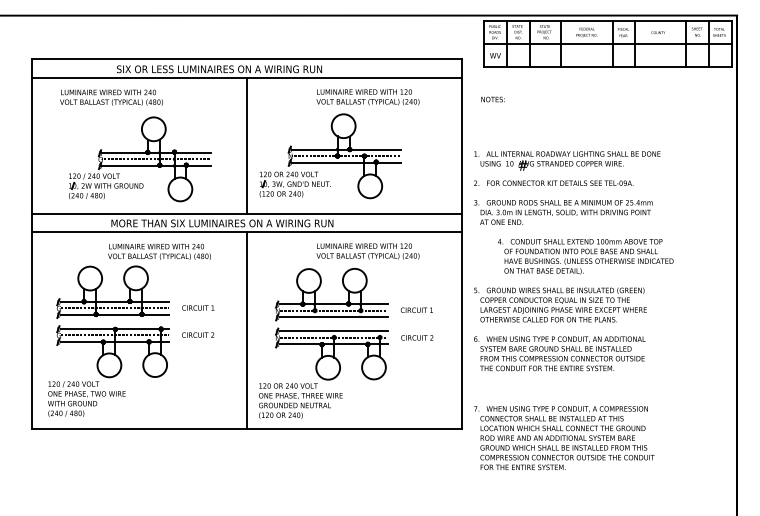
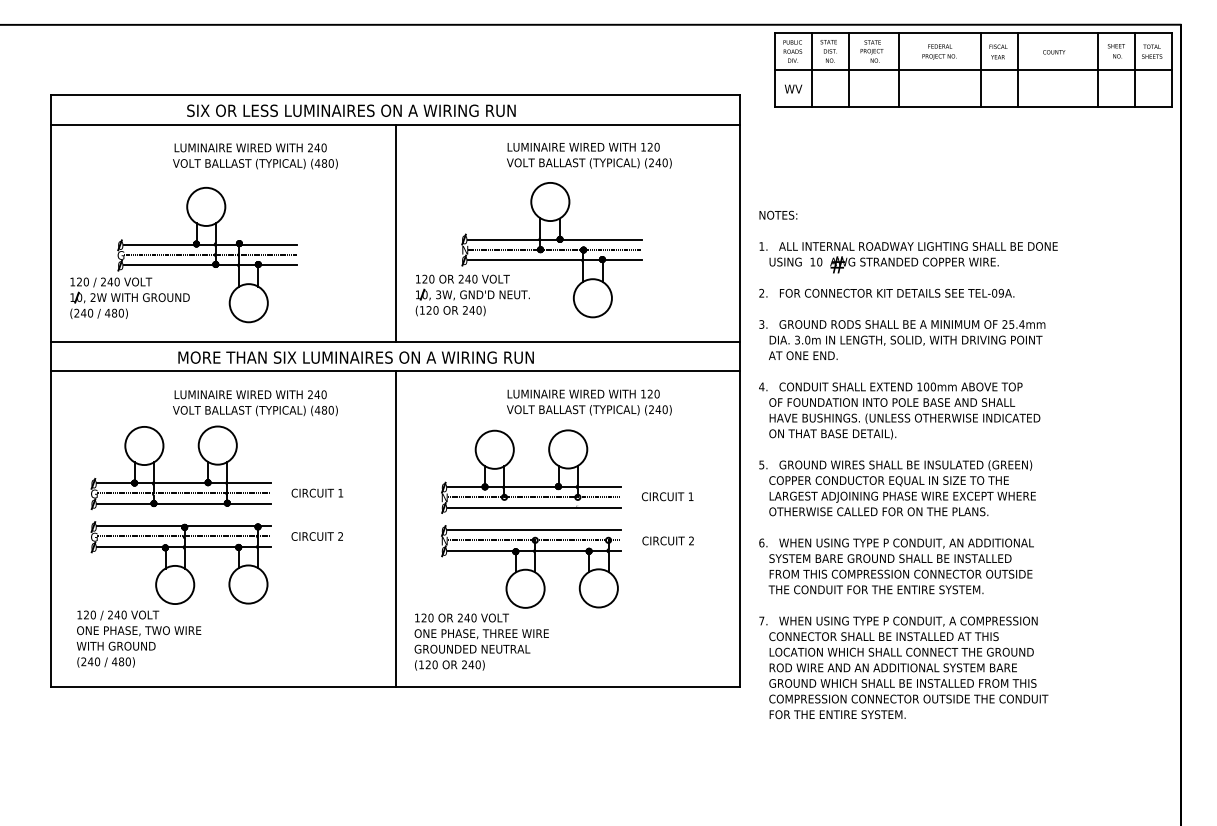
text: (111, 97) -> (255, 155), moved
text: (492, 99) -> (777, 215), moved
part: (140, 159) -> (184, 255), moved
text: (585, 256) -> (899, 410), moved
text: (564, 438) -> (903, 668), moved

